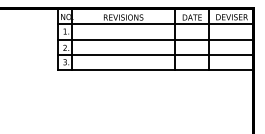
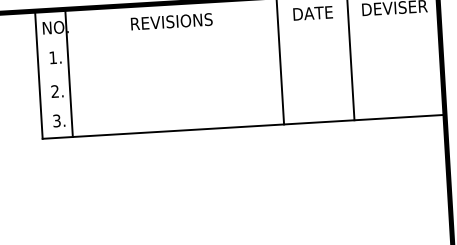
line: (155, 24) -> (238, 32), removed
line: (155, 39) -> (240, 63), removed
line: (155, 55) -> (241, 96), removed

